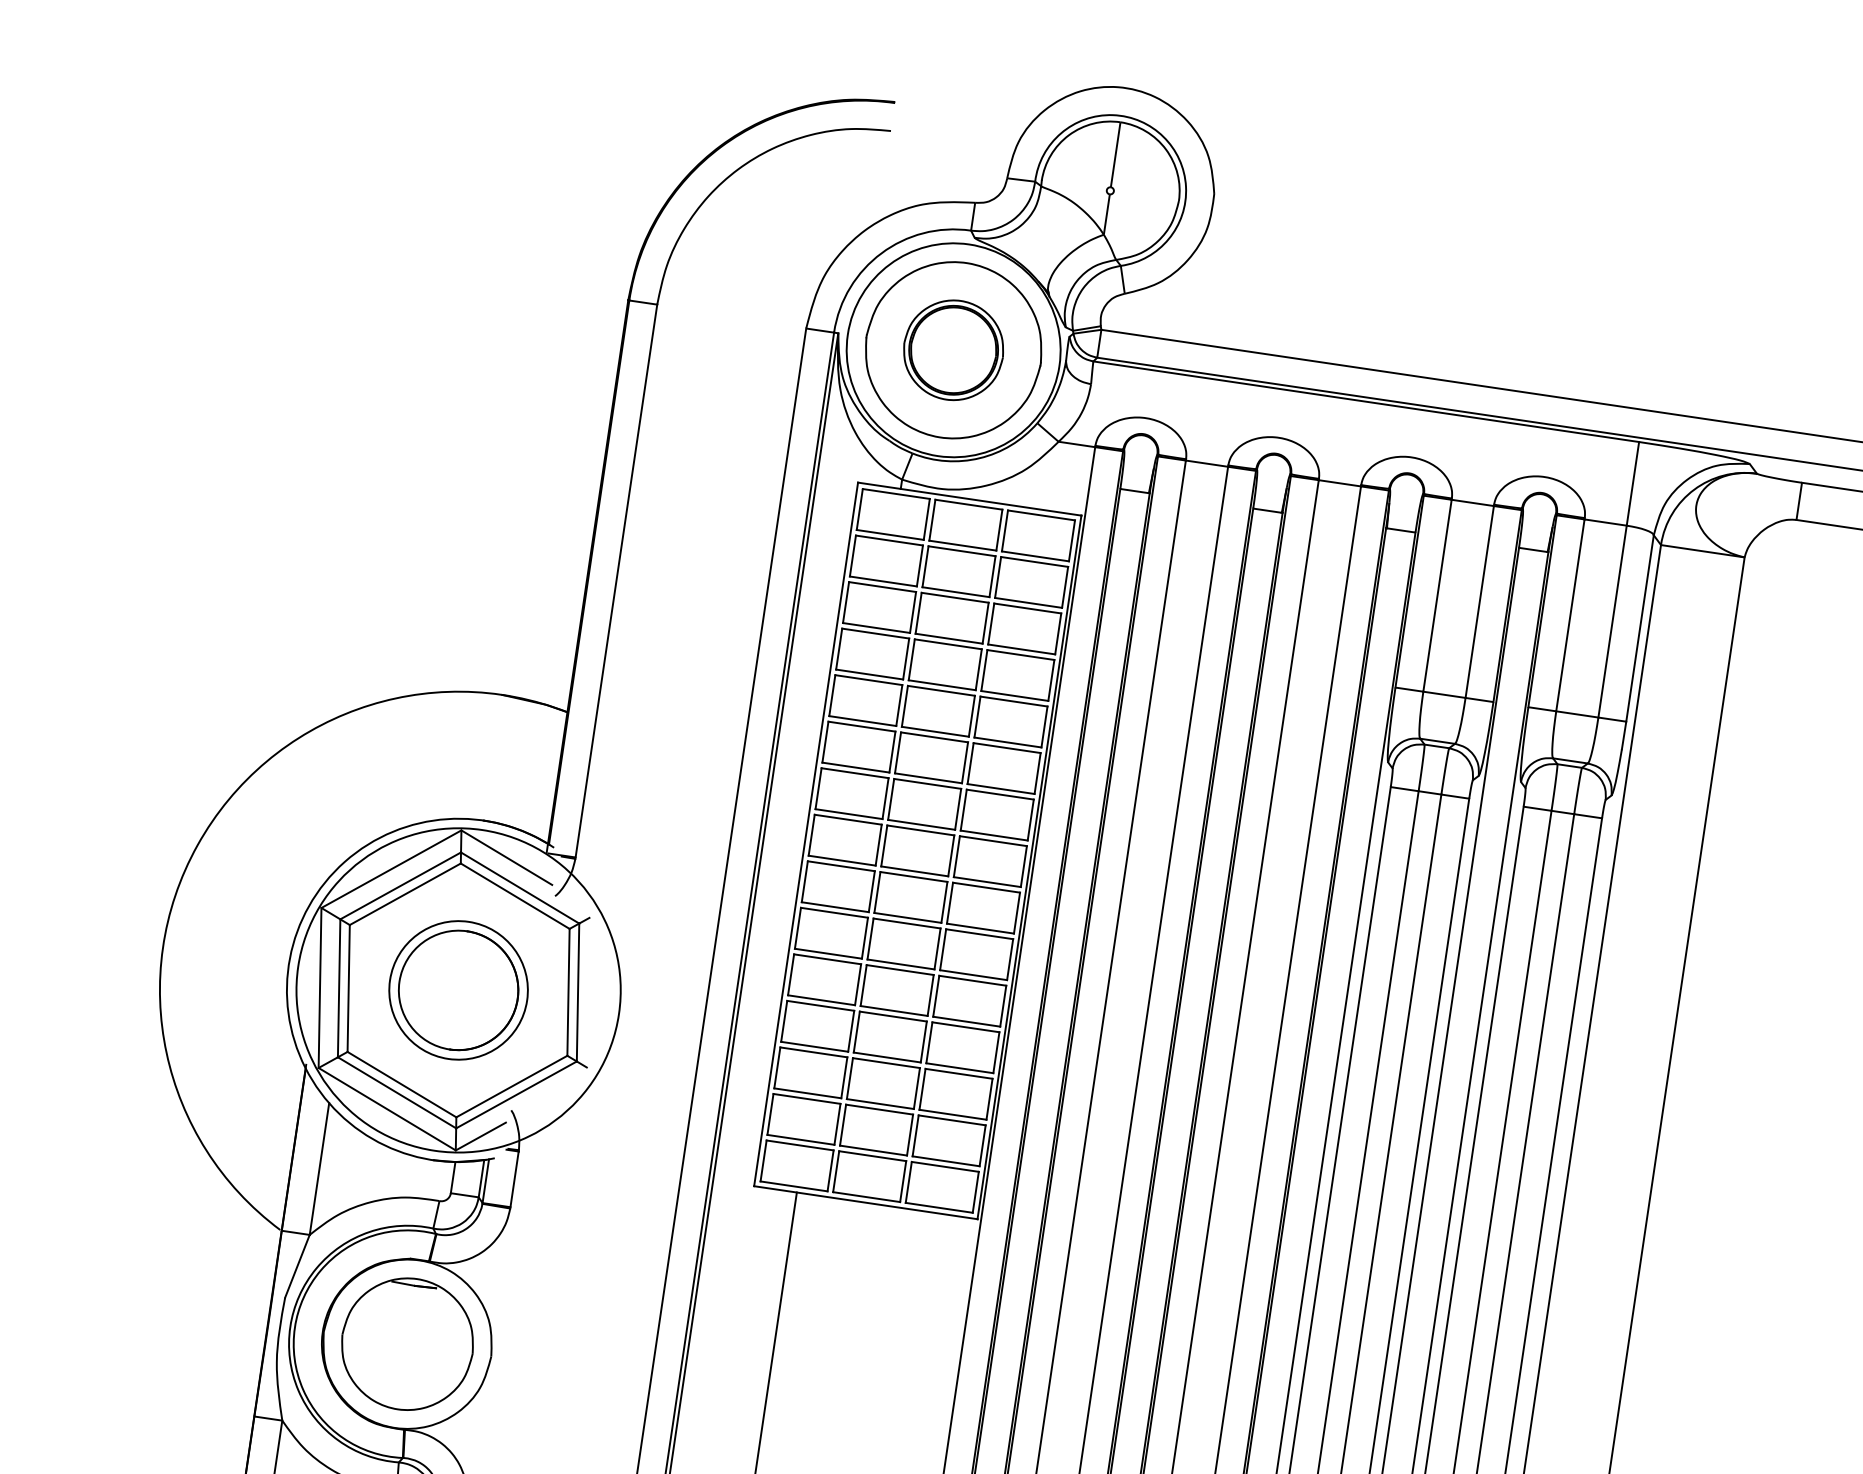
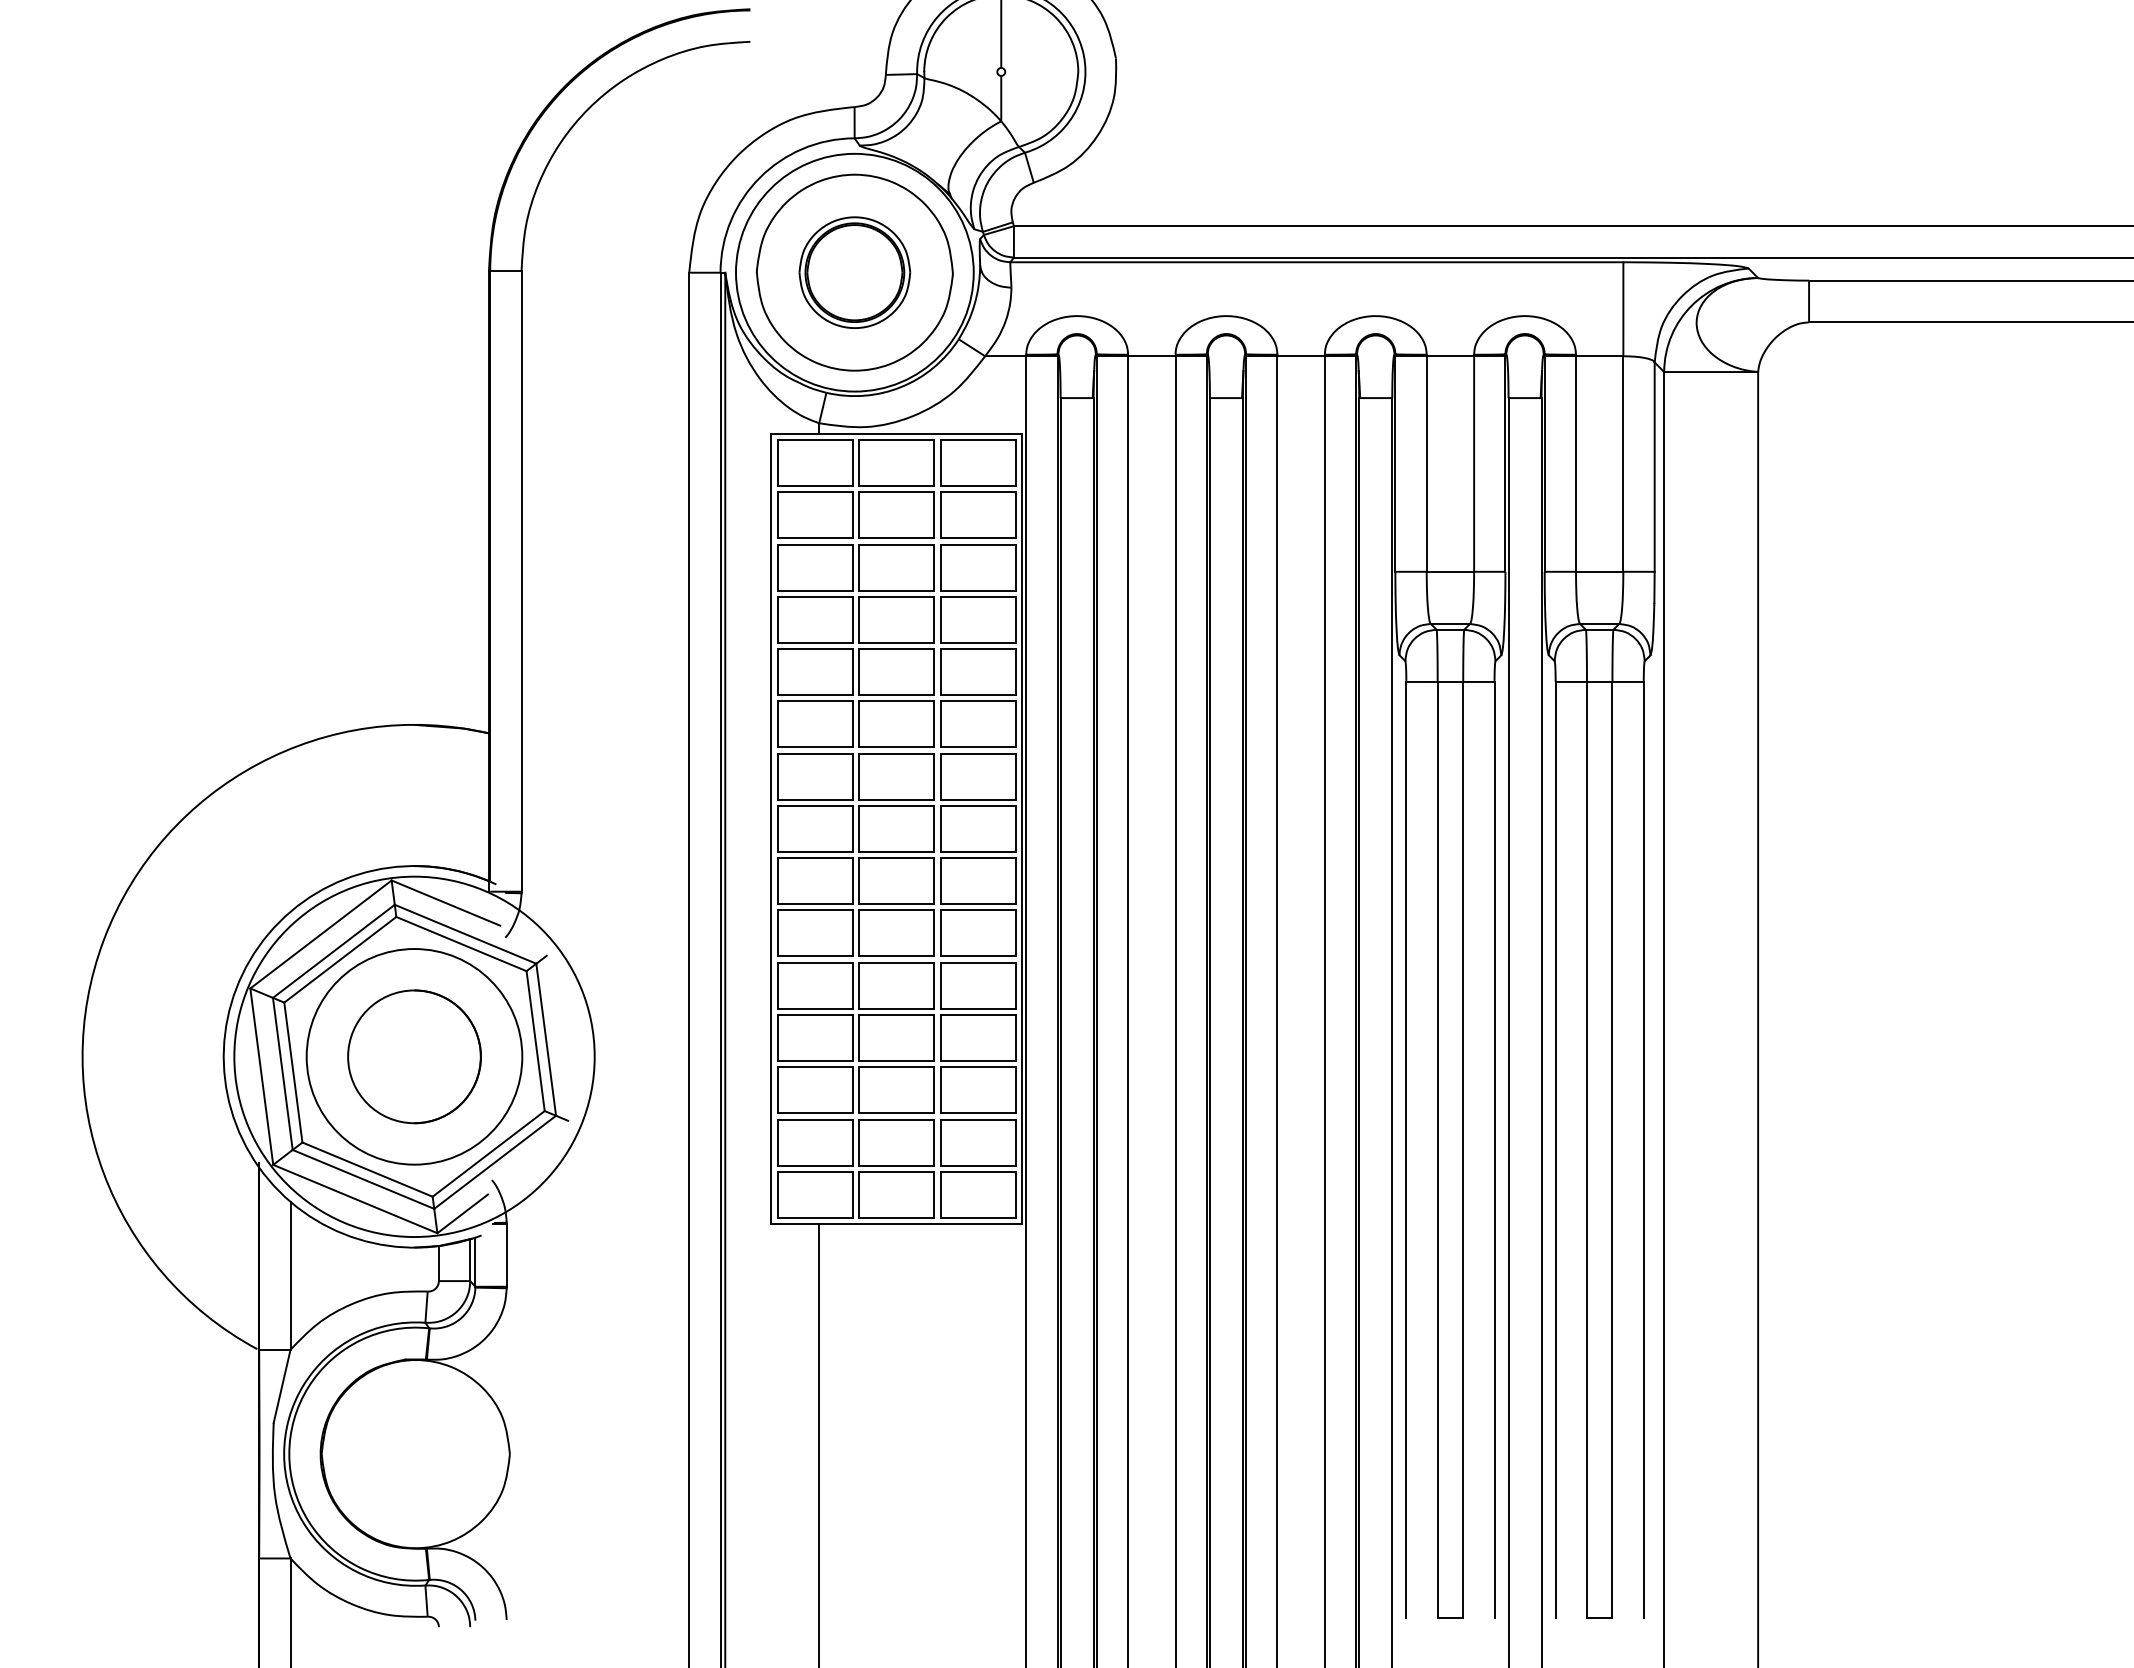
circle: (458, 990) -> (414, 1056), size x1.4
part: (407, 1344) -> (415, 1454), removed

